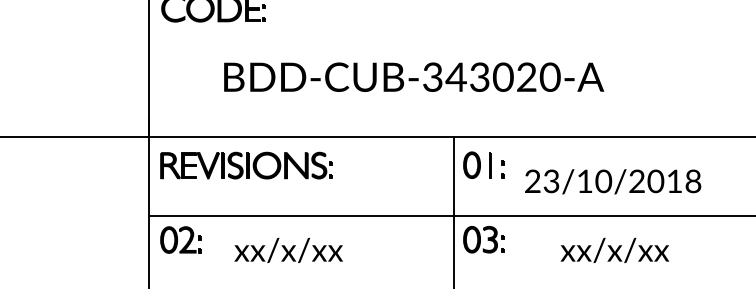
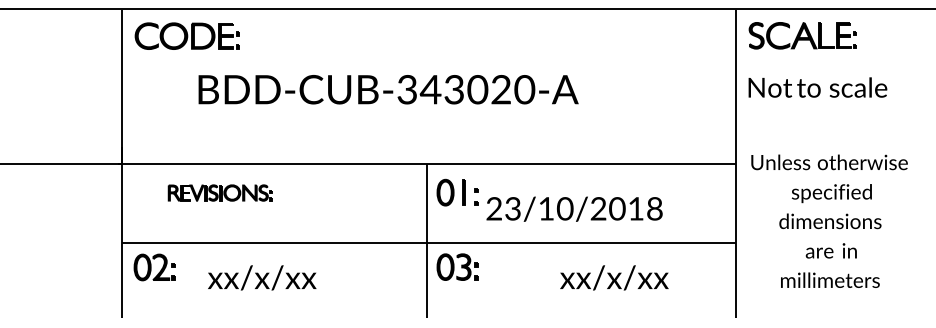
text: (414, 77) -> (388, 89), moved
part: (246, 165) -> (219, 192), size x0.6
text: (613, 181) -> (574, 208), moved
text: (615, 250) -> (614, 277), moved

